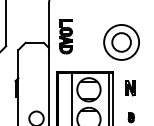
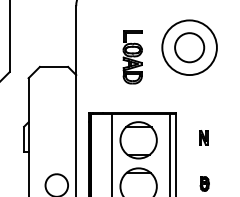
part: (65, 36) -> (131, 57), moved
part: (121, 42) -> (189, 47), moved
part: (130, 87) -> (203, 136), size x0.62

